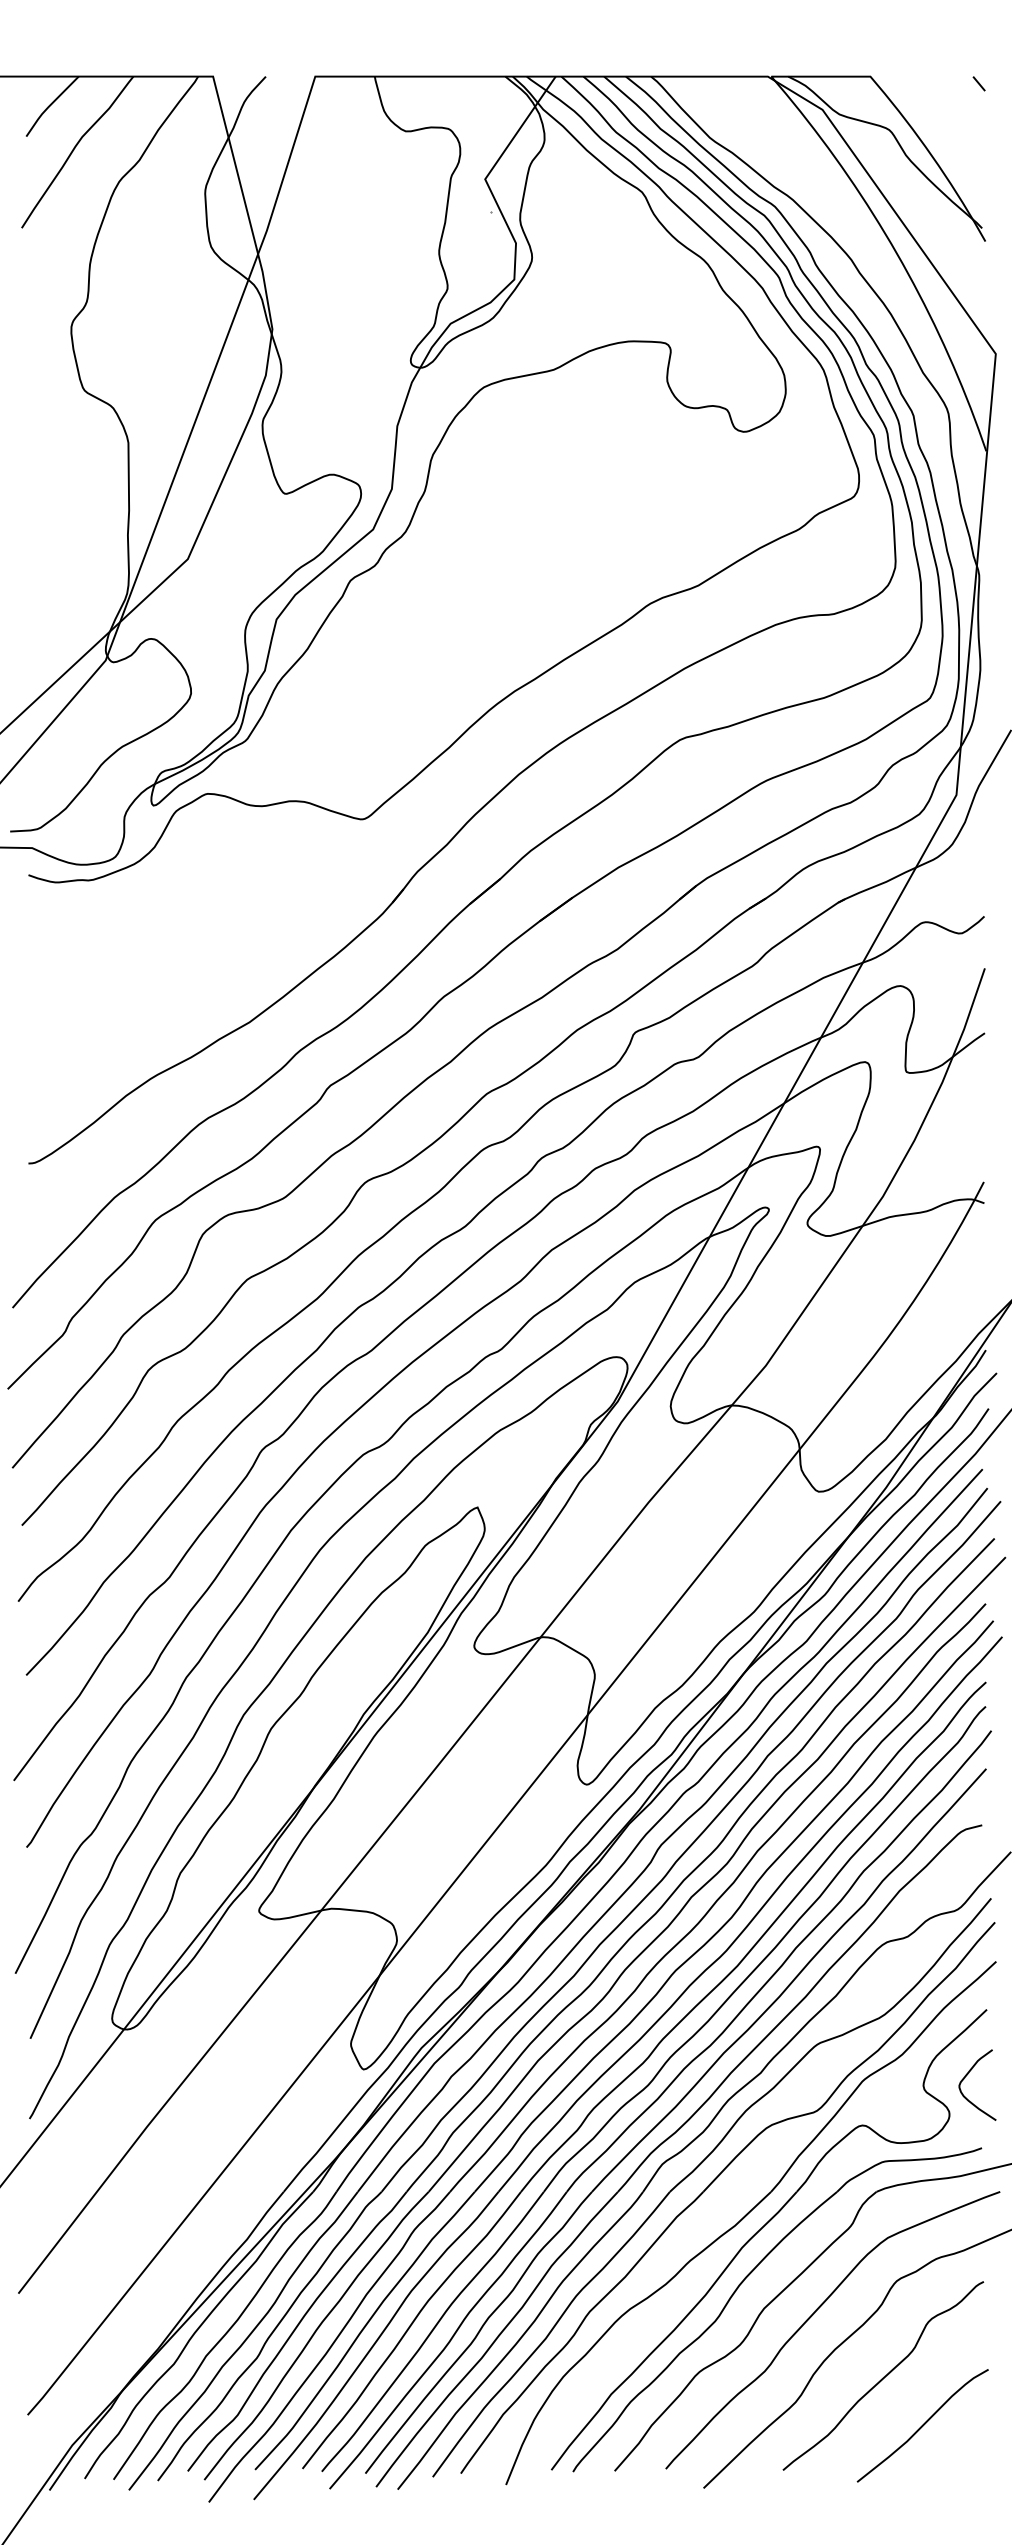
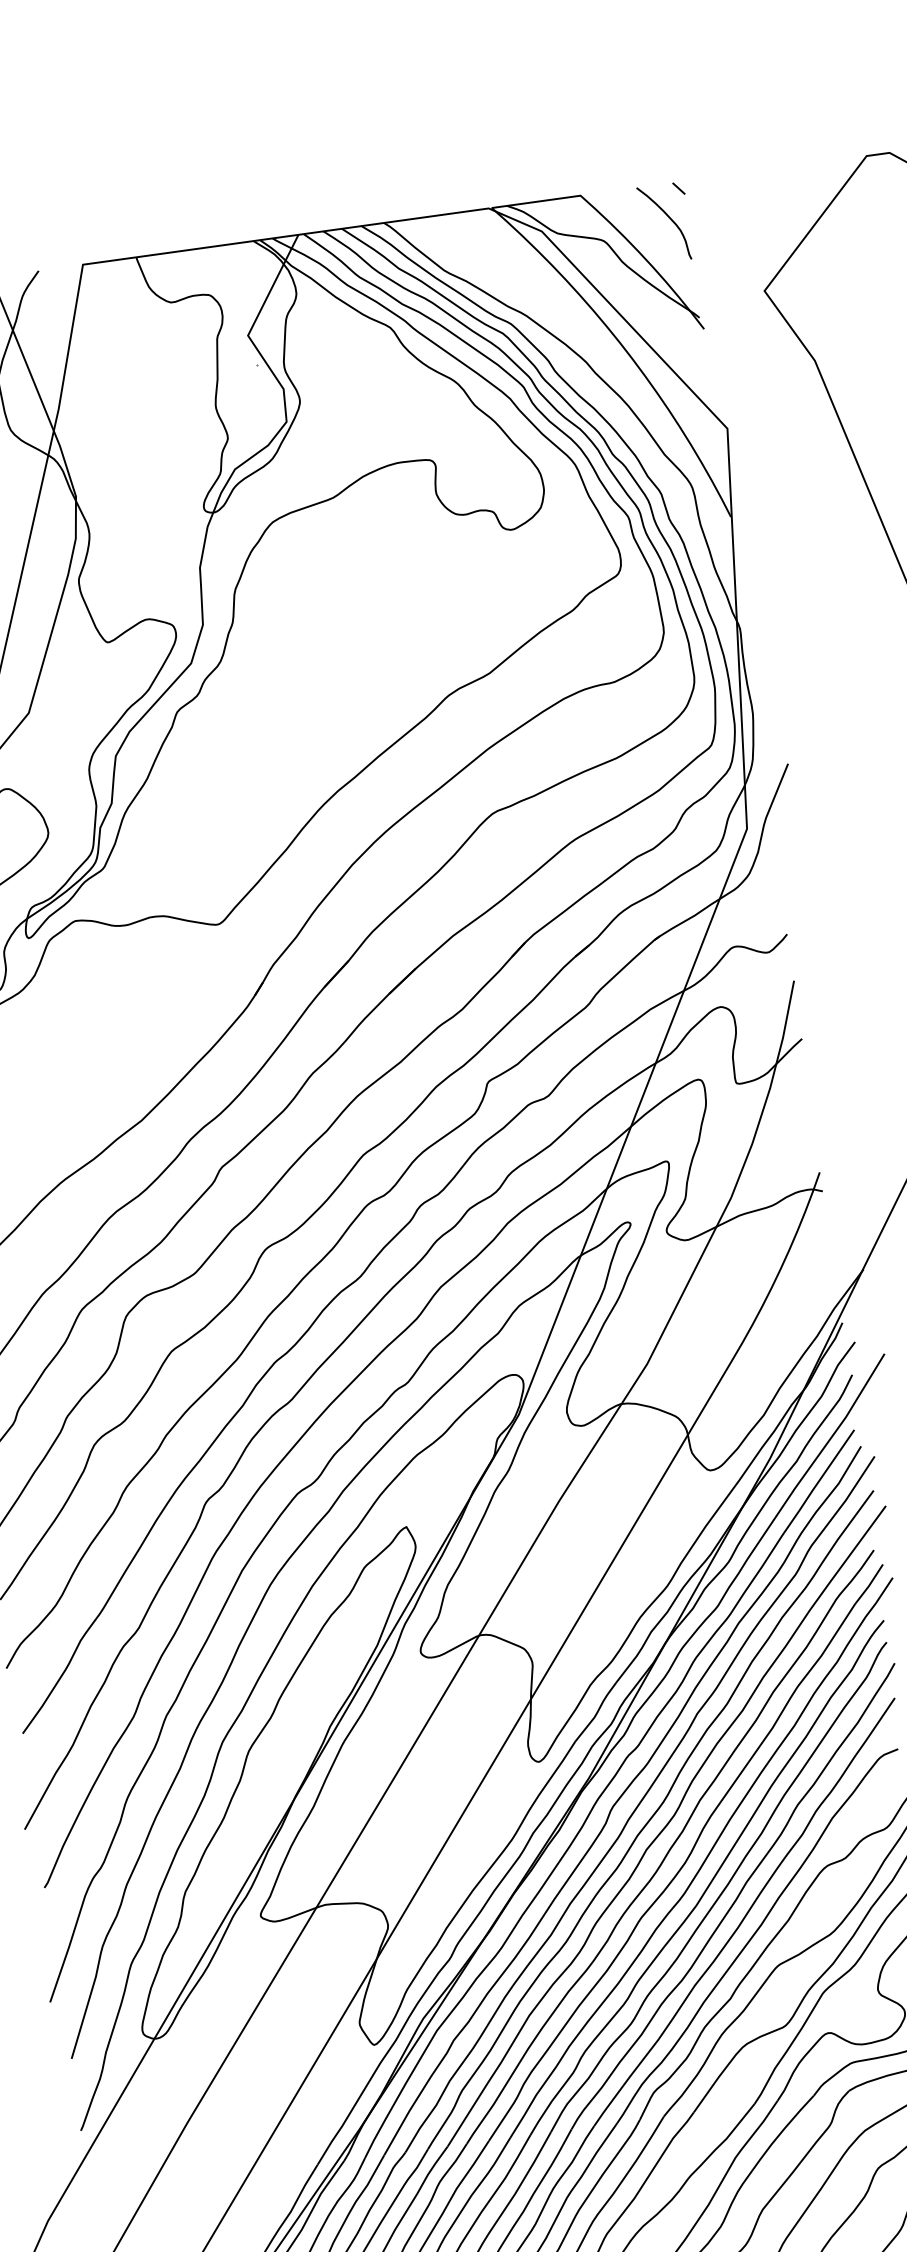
curve: (962, 113) -> (667, 217), added

